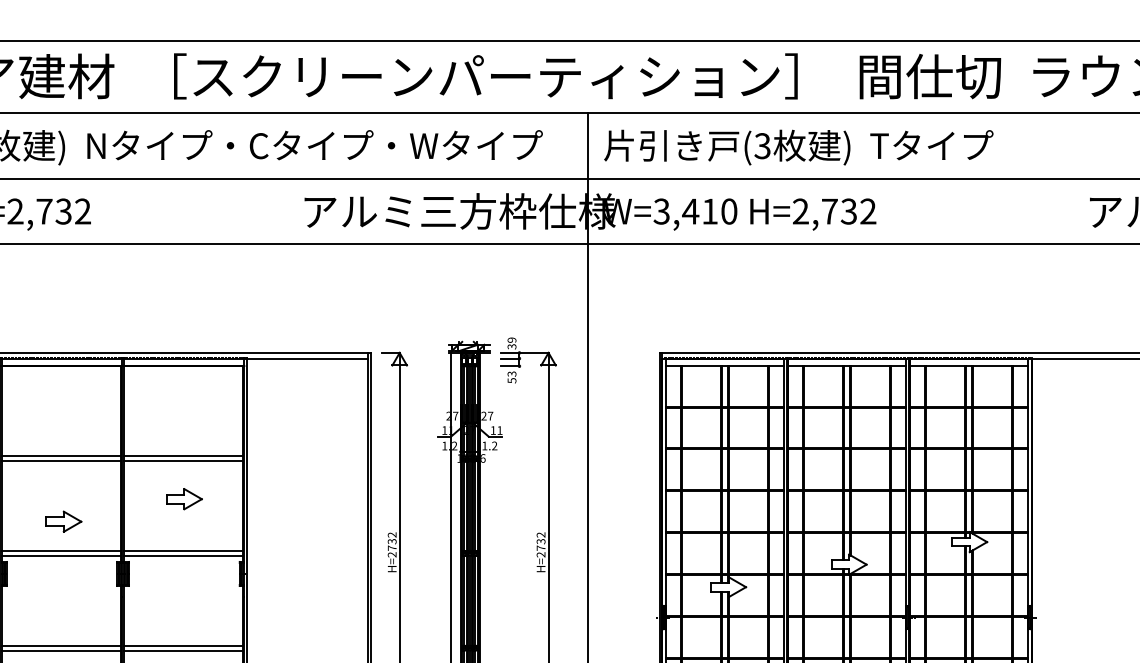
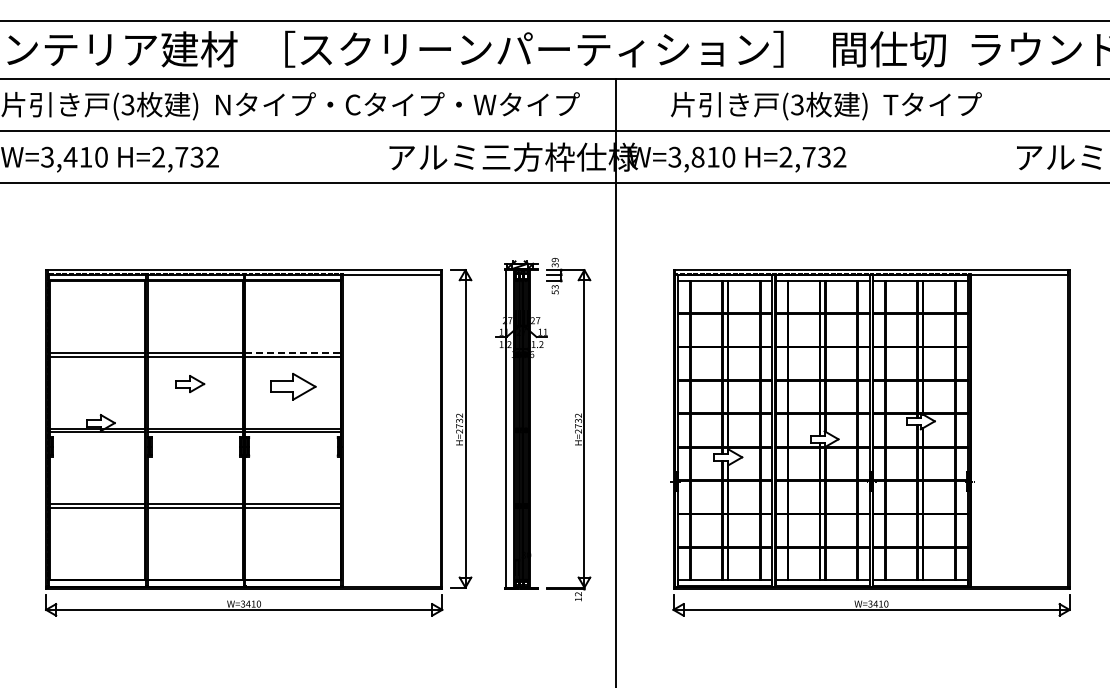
text: (798, 148) -> (826, 106), moved
text: (690, 210) -> (697, 156), W=3,410 -> W=3,810
line: (184, 455) -> (293, 352), solid -> dashed
part: (184, 499) -> (293, 387), size x1.6
part: (64, 521) -> (190, 383), moved

